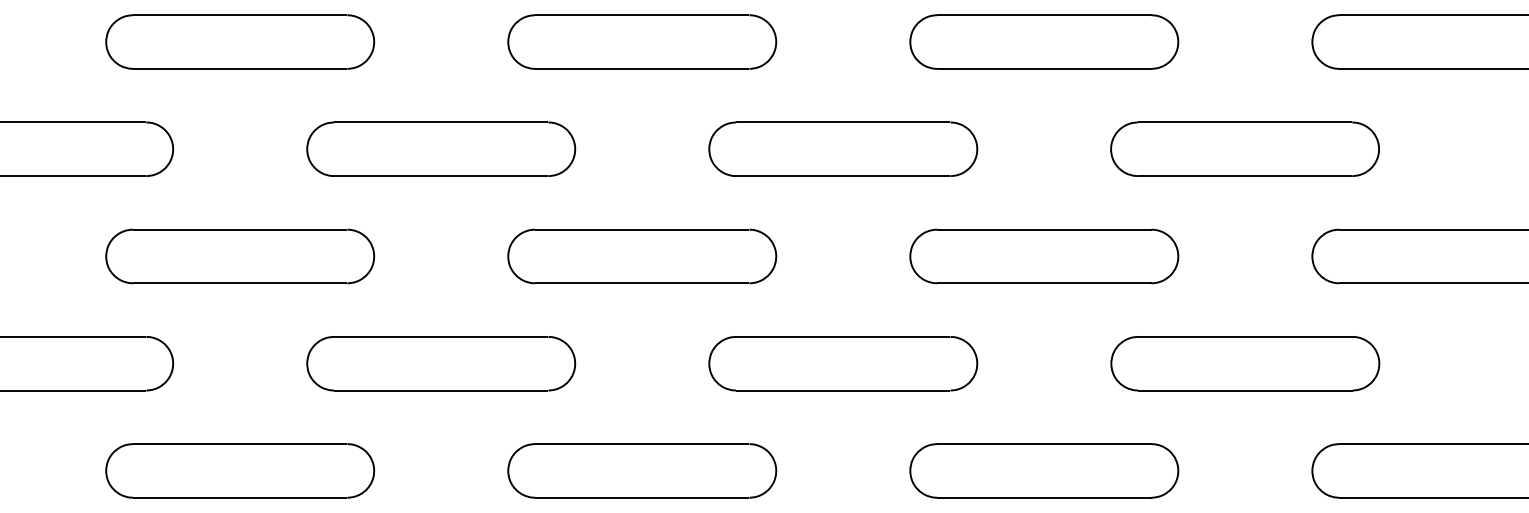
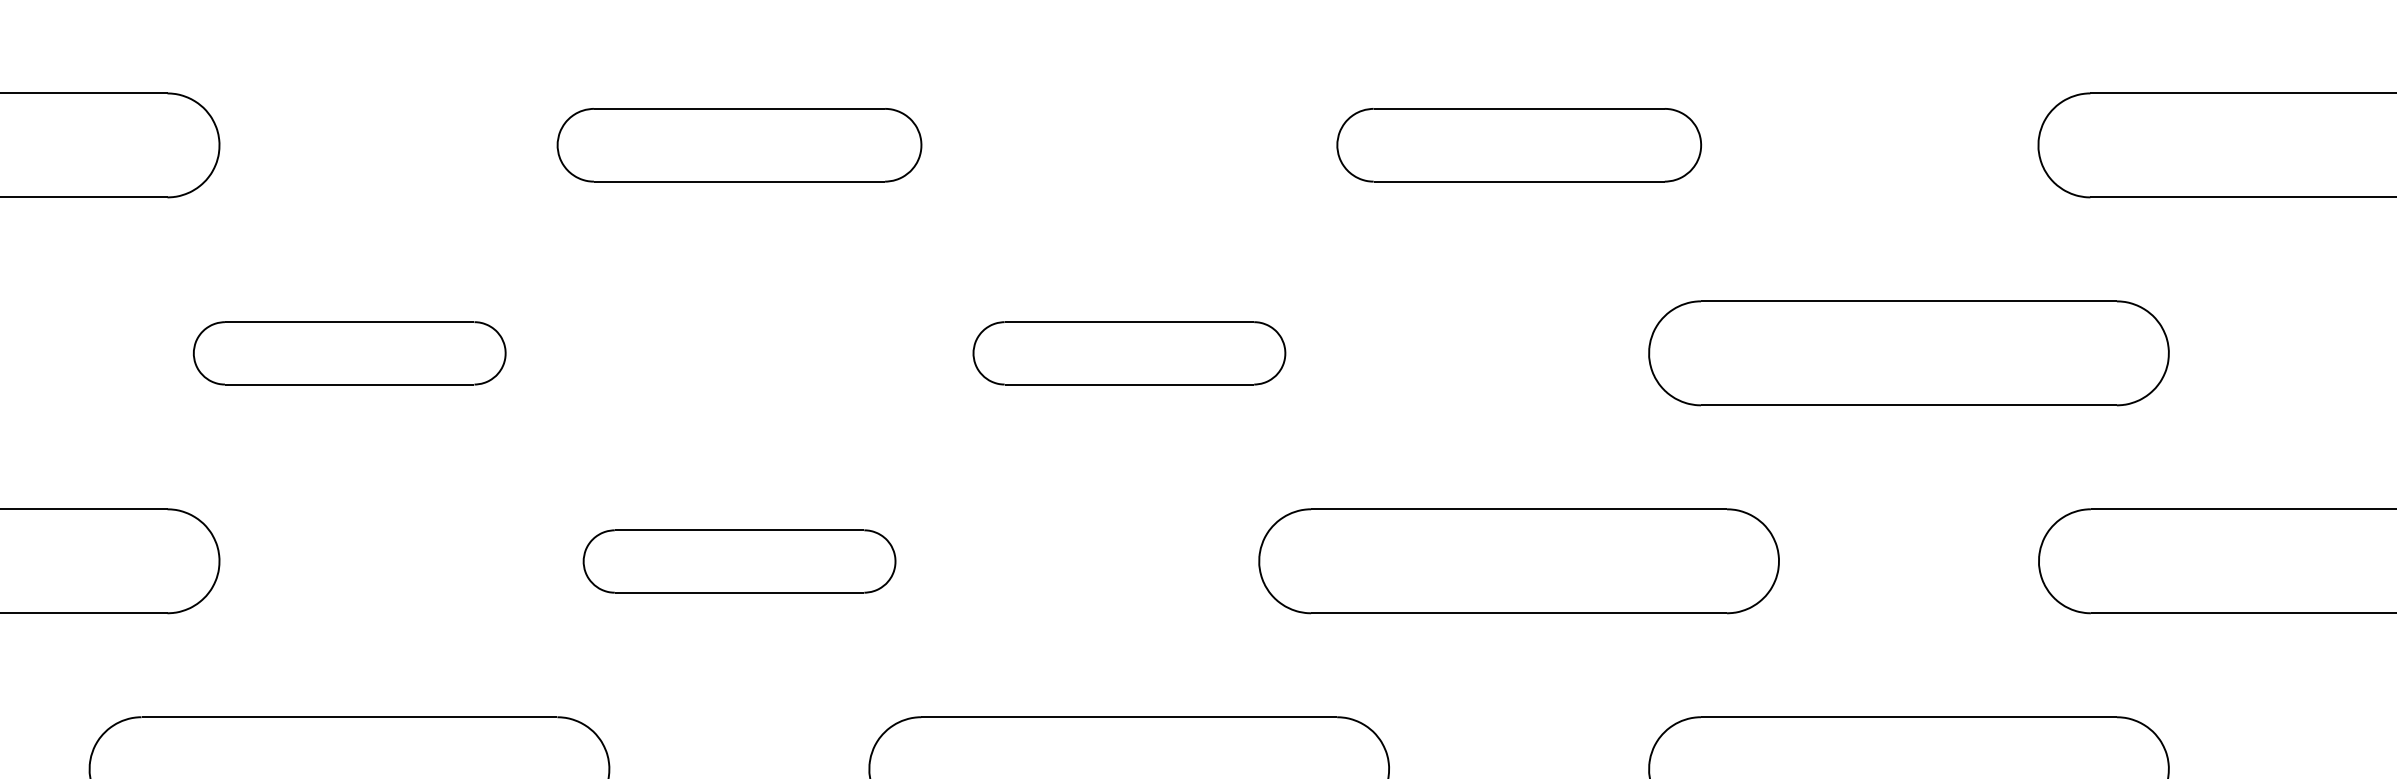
part: (441, 148) -> (739, 143), size x0.7
part: (843, 148) -> (1519, 143), size x0.7
part: (240, 256) -> (350, 353), size x0.6
part: (642, 256) -> (1129, 353), size x0.6
part: (441, 363) -> (739, 560), size x0.6

